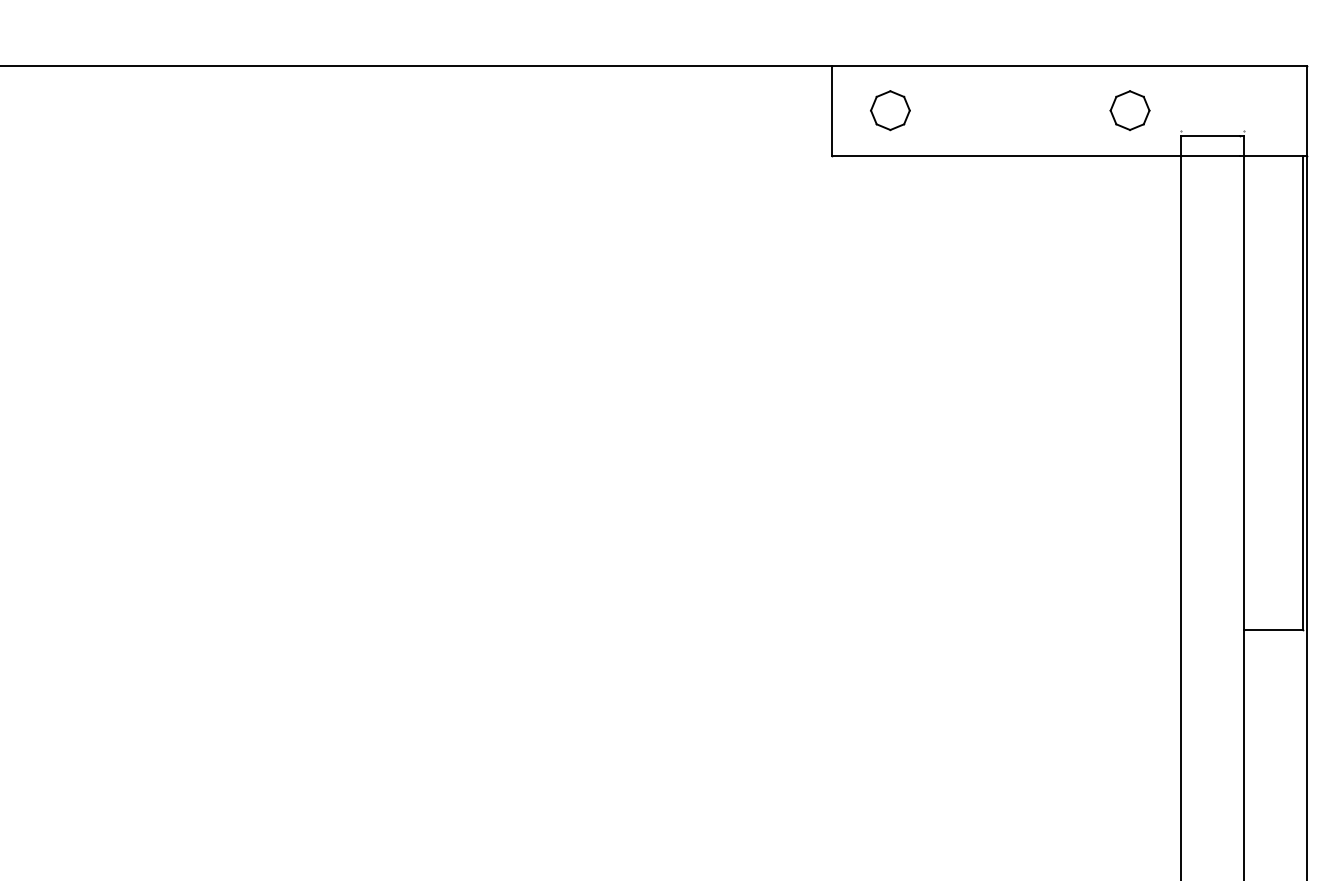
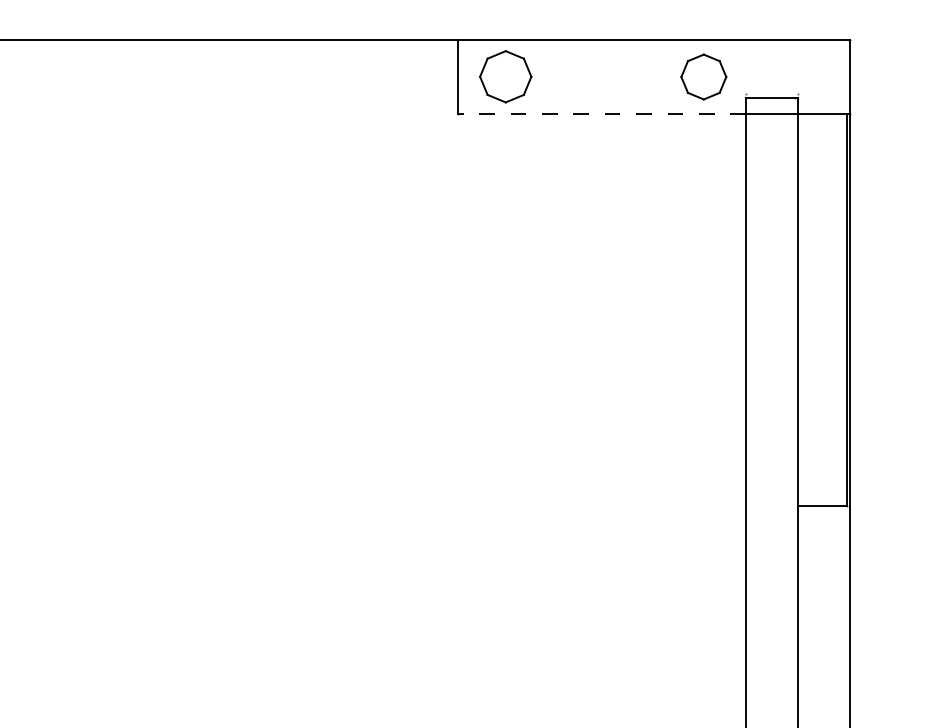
part: (890, 110) -> (505, 76), size x1.6
part: (1129, 110) -> (703, 76), size x1.4
line: (1006, 155) -> (601, 114), solid -> dashed

